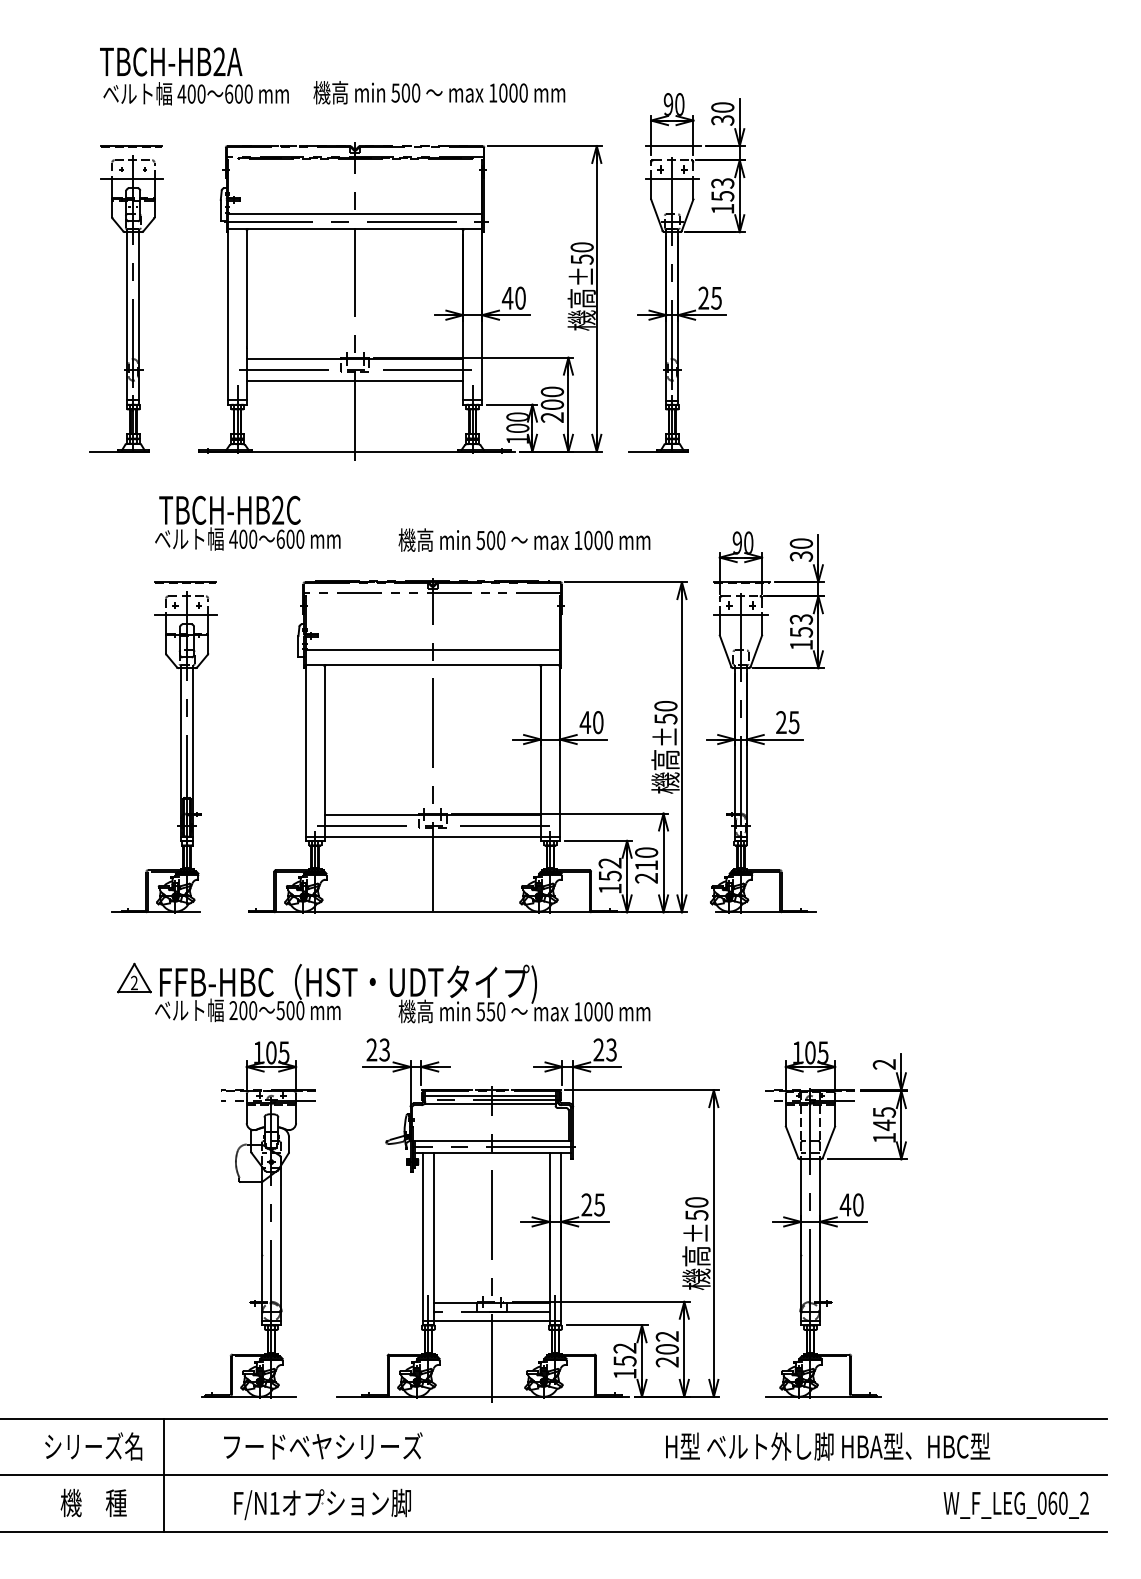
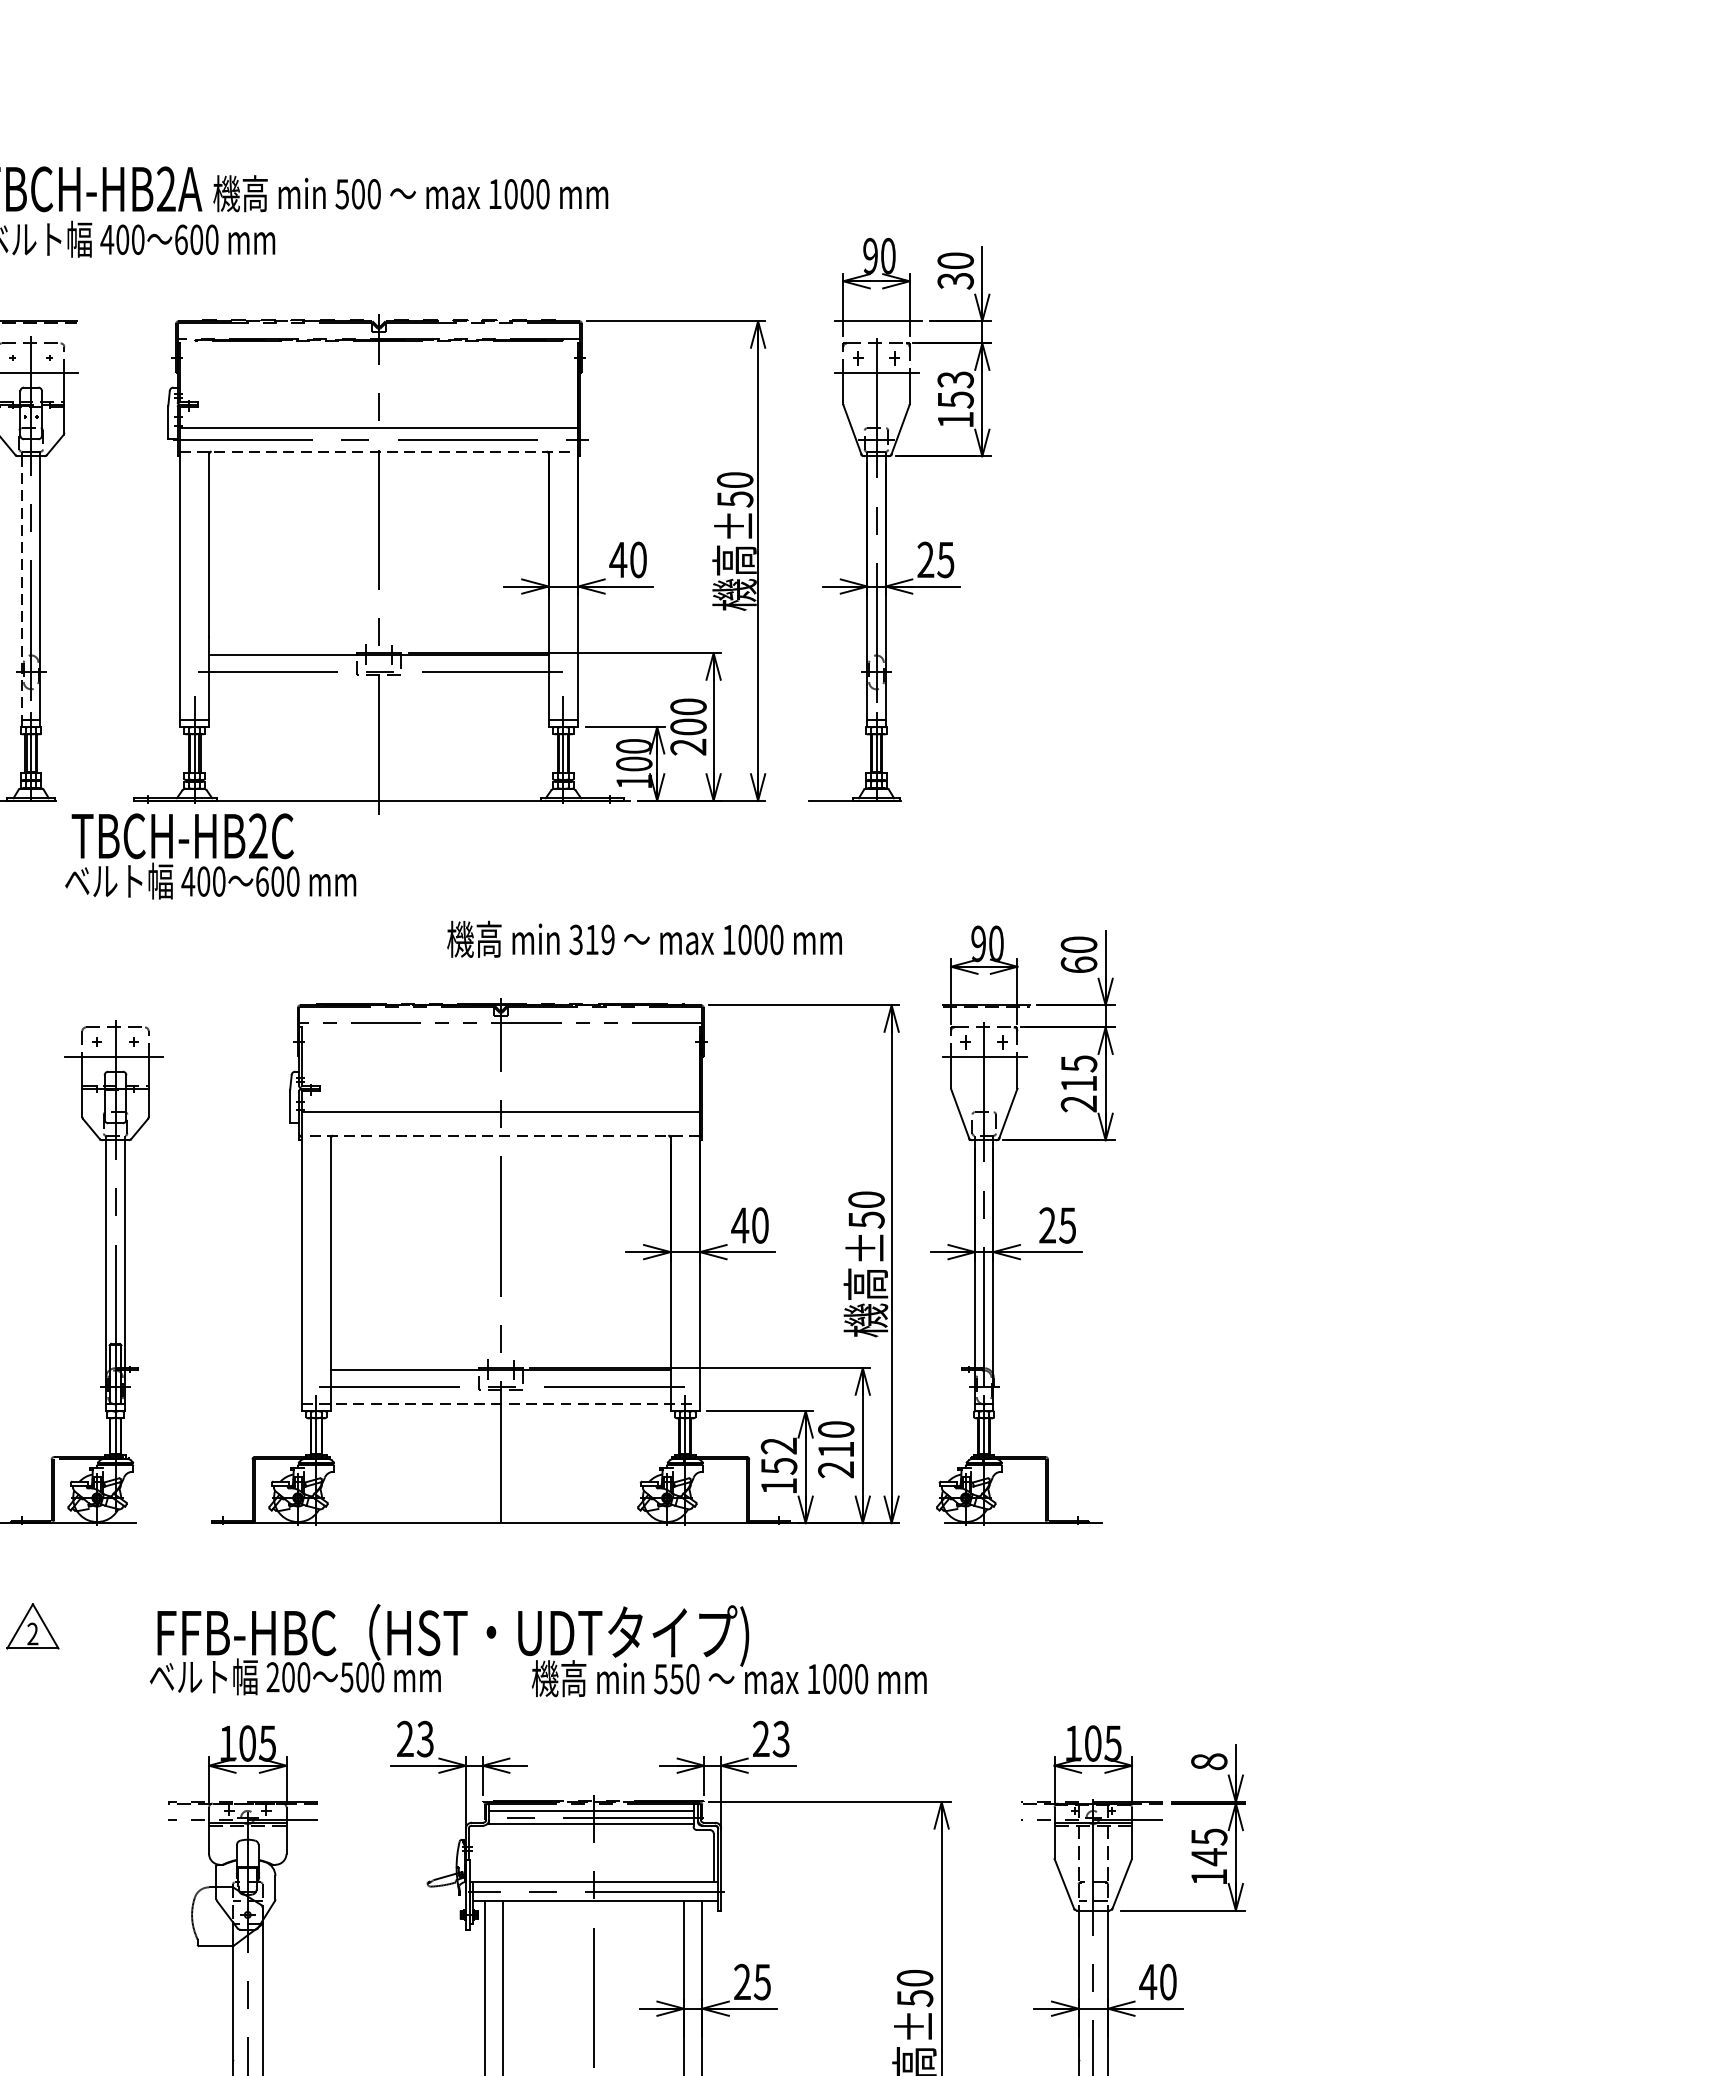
text: (439, 92) -> (410, 193), moved
line: (355, 229) -> (379, 452), solid -> dashed
line: (127, 318) -> (22, 591), solid -> dashed
line: (354, 380) -> (378, 688), removed
text: (247, 522) -> (210, 855), moved
text: (491, 540) -> (592, 939), 500 -> 319
text: (801, 556) -> (1079, 965), 30 -> 60
line: (185, 582) -> (112, 1005), removed
text: (801, 632) -> (1079, 1084), 153 -> 215
line: (432, 665) -> (500, 1135), solid -> dashed
line: (432, 836) -> (500, 1404), solid -> dashed
text: (402, 993) -> (538, 1650), moved
text: (884, 1064) -> (1209, 1761), 2 -> 8

